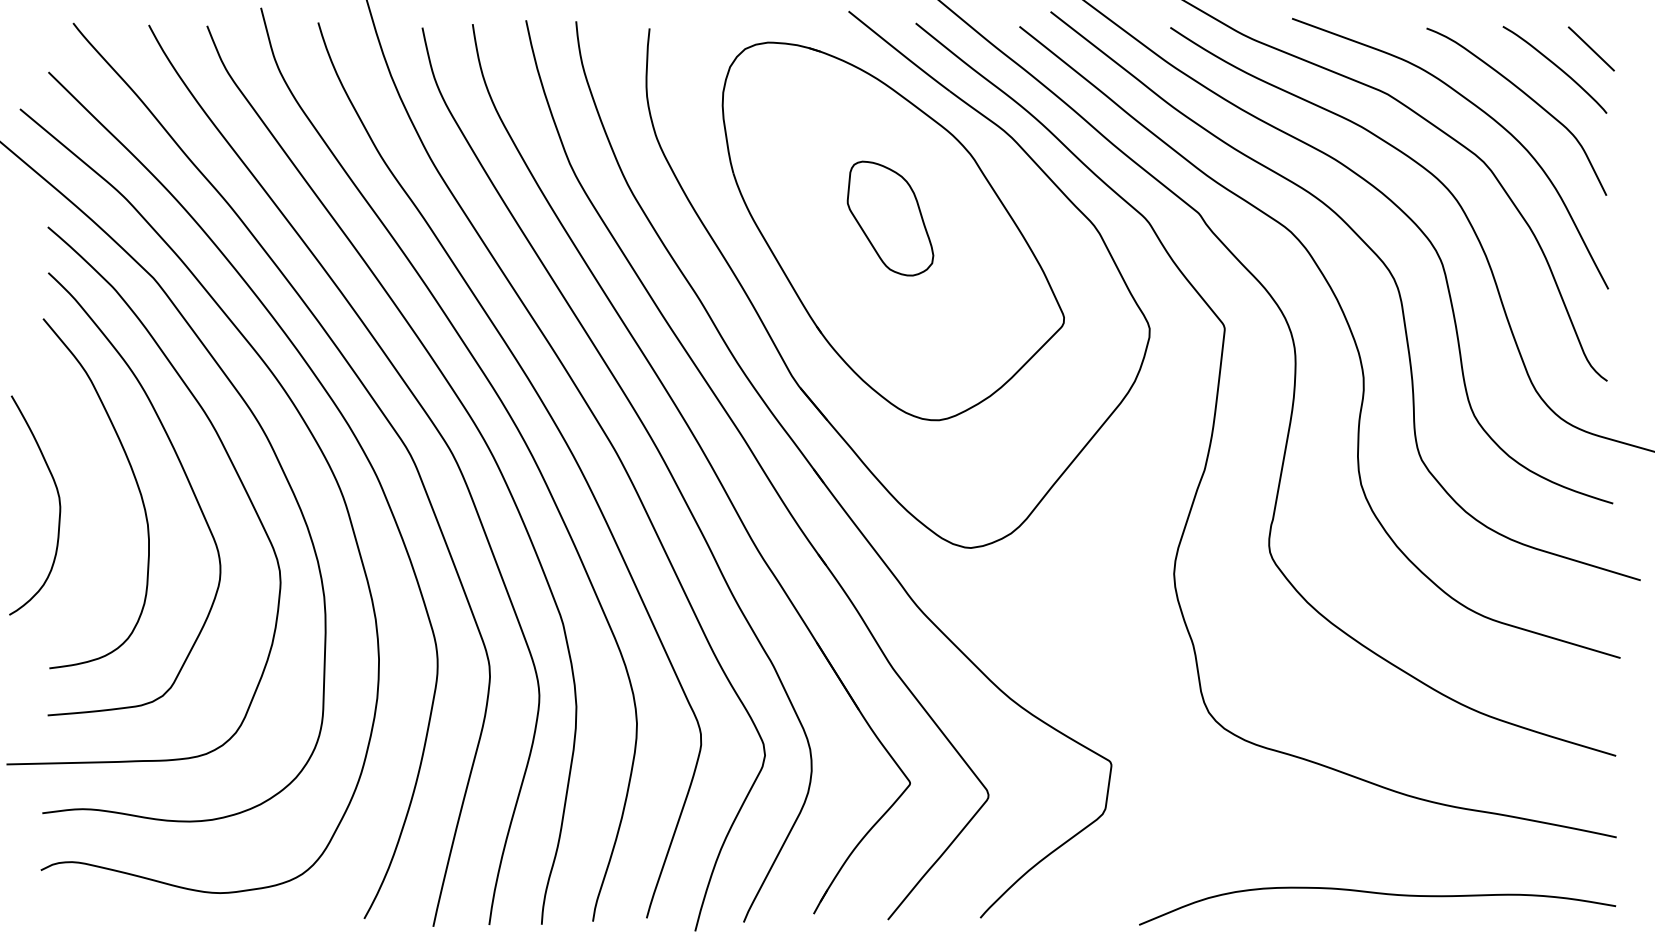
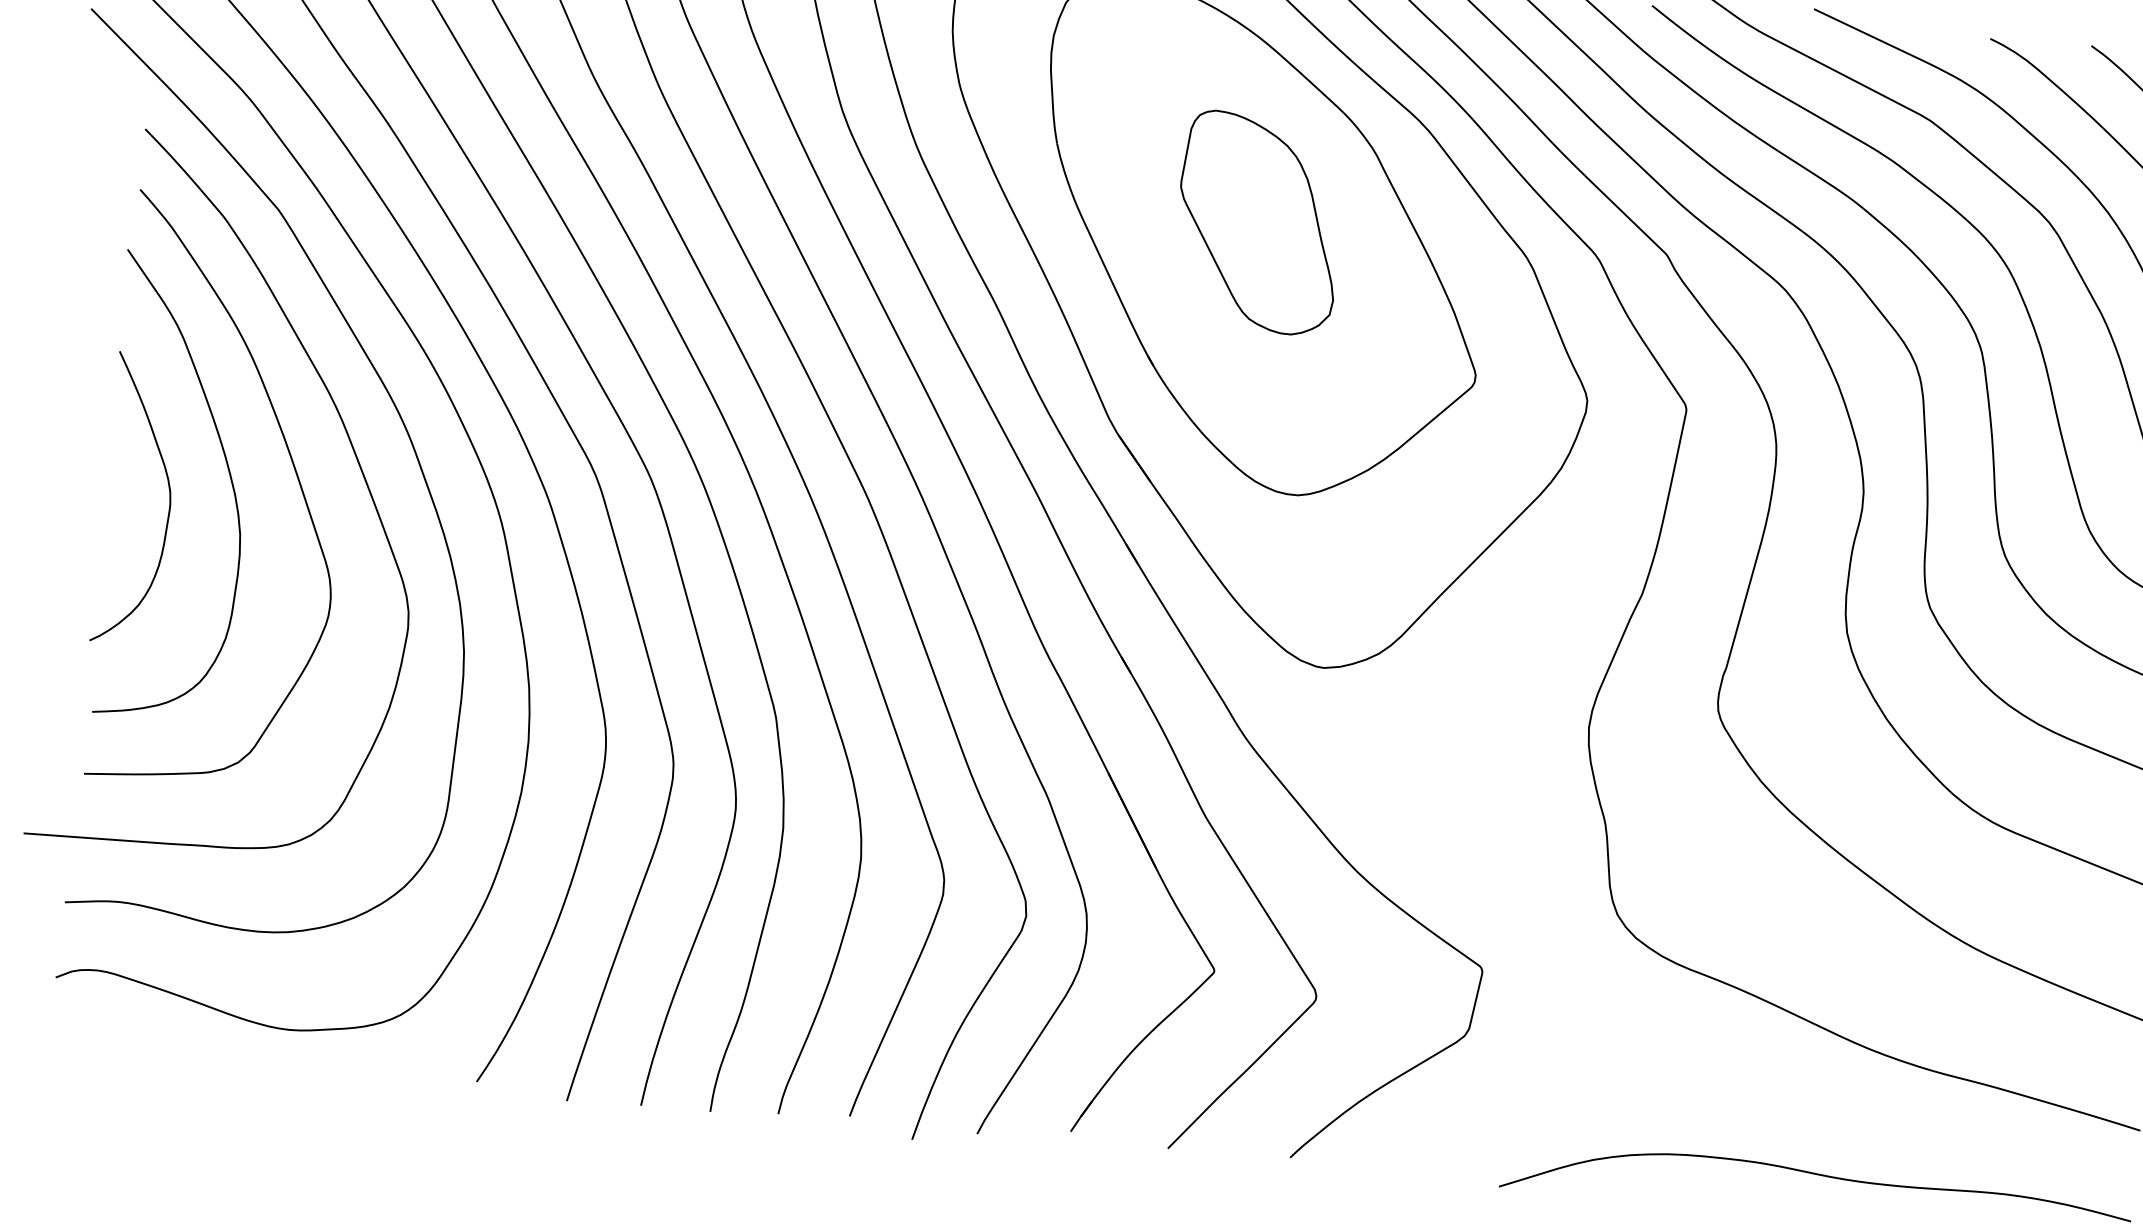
part: (890, 218) -> (1258, 222), size x1.43
curve: (58, 501) -> (168, 496), moved

